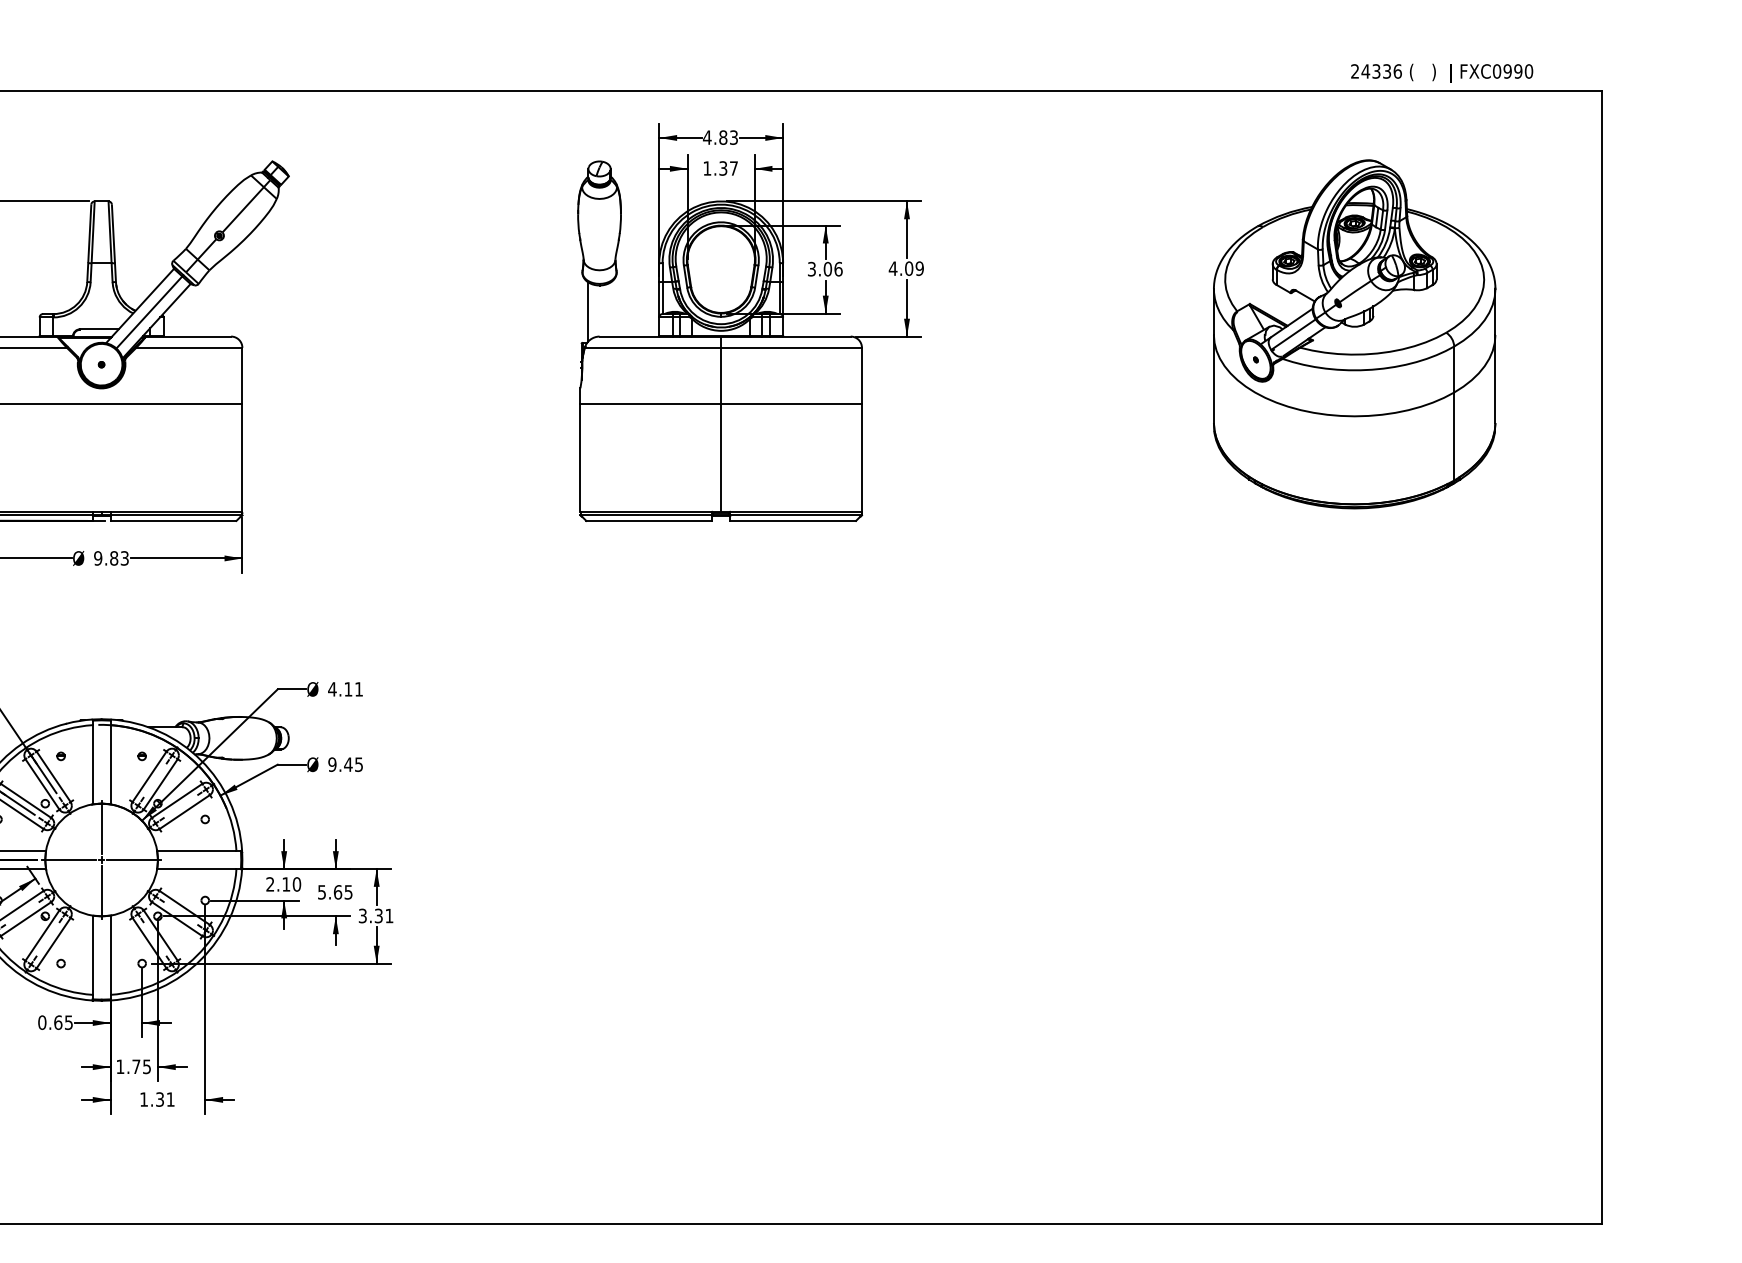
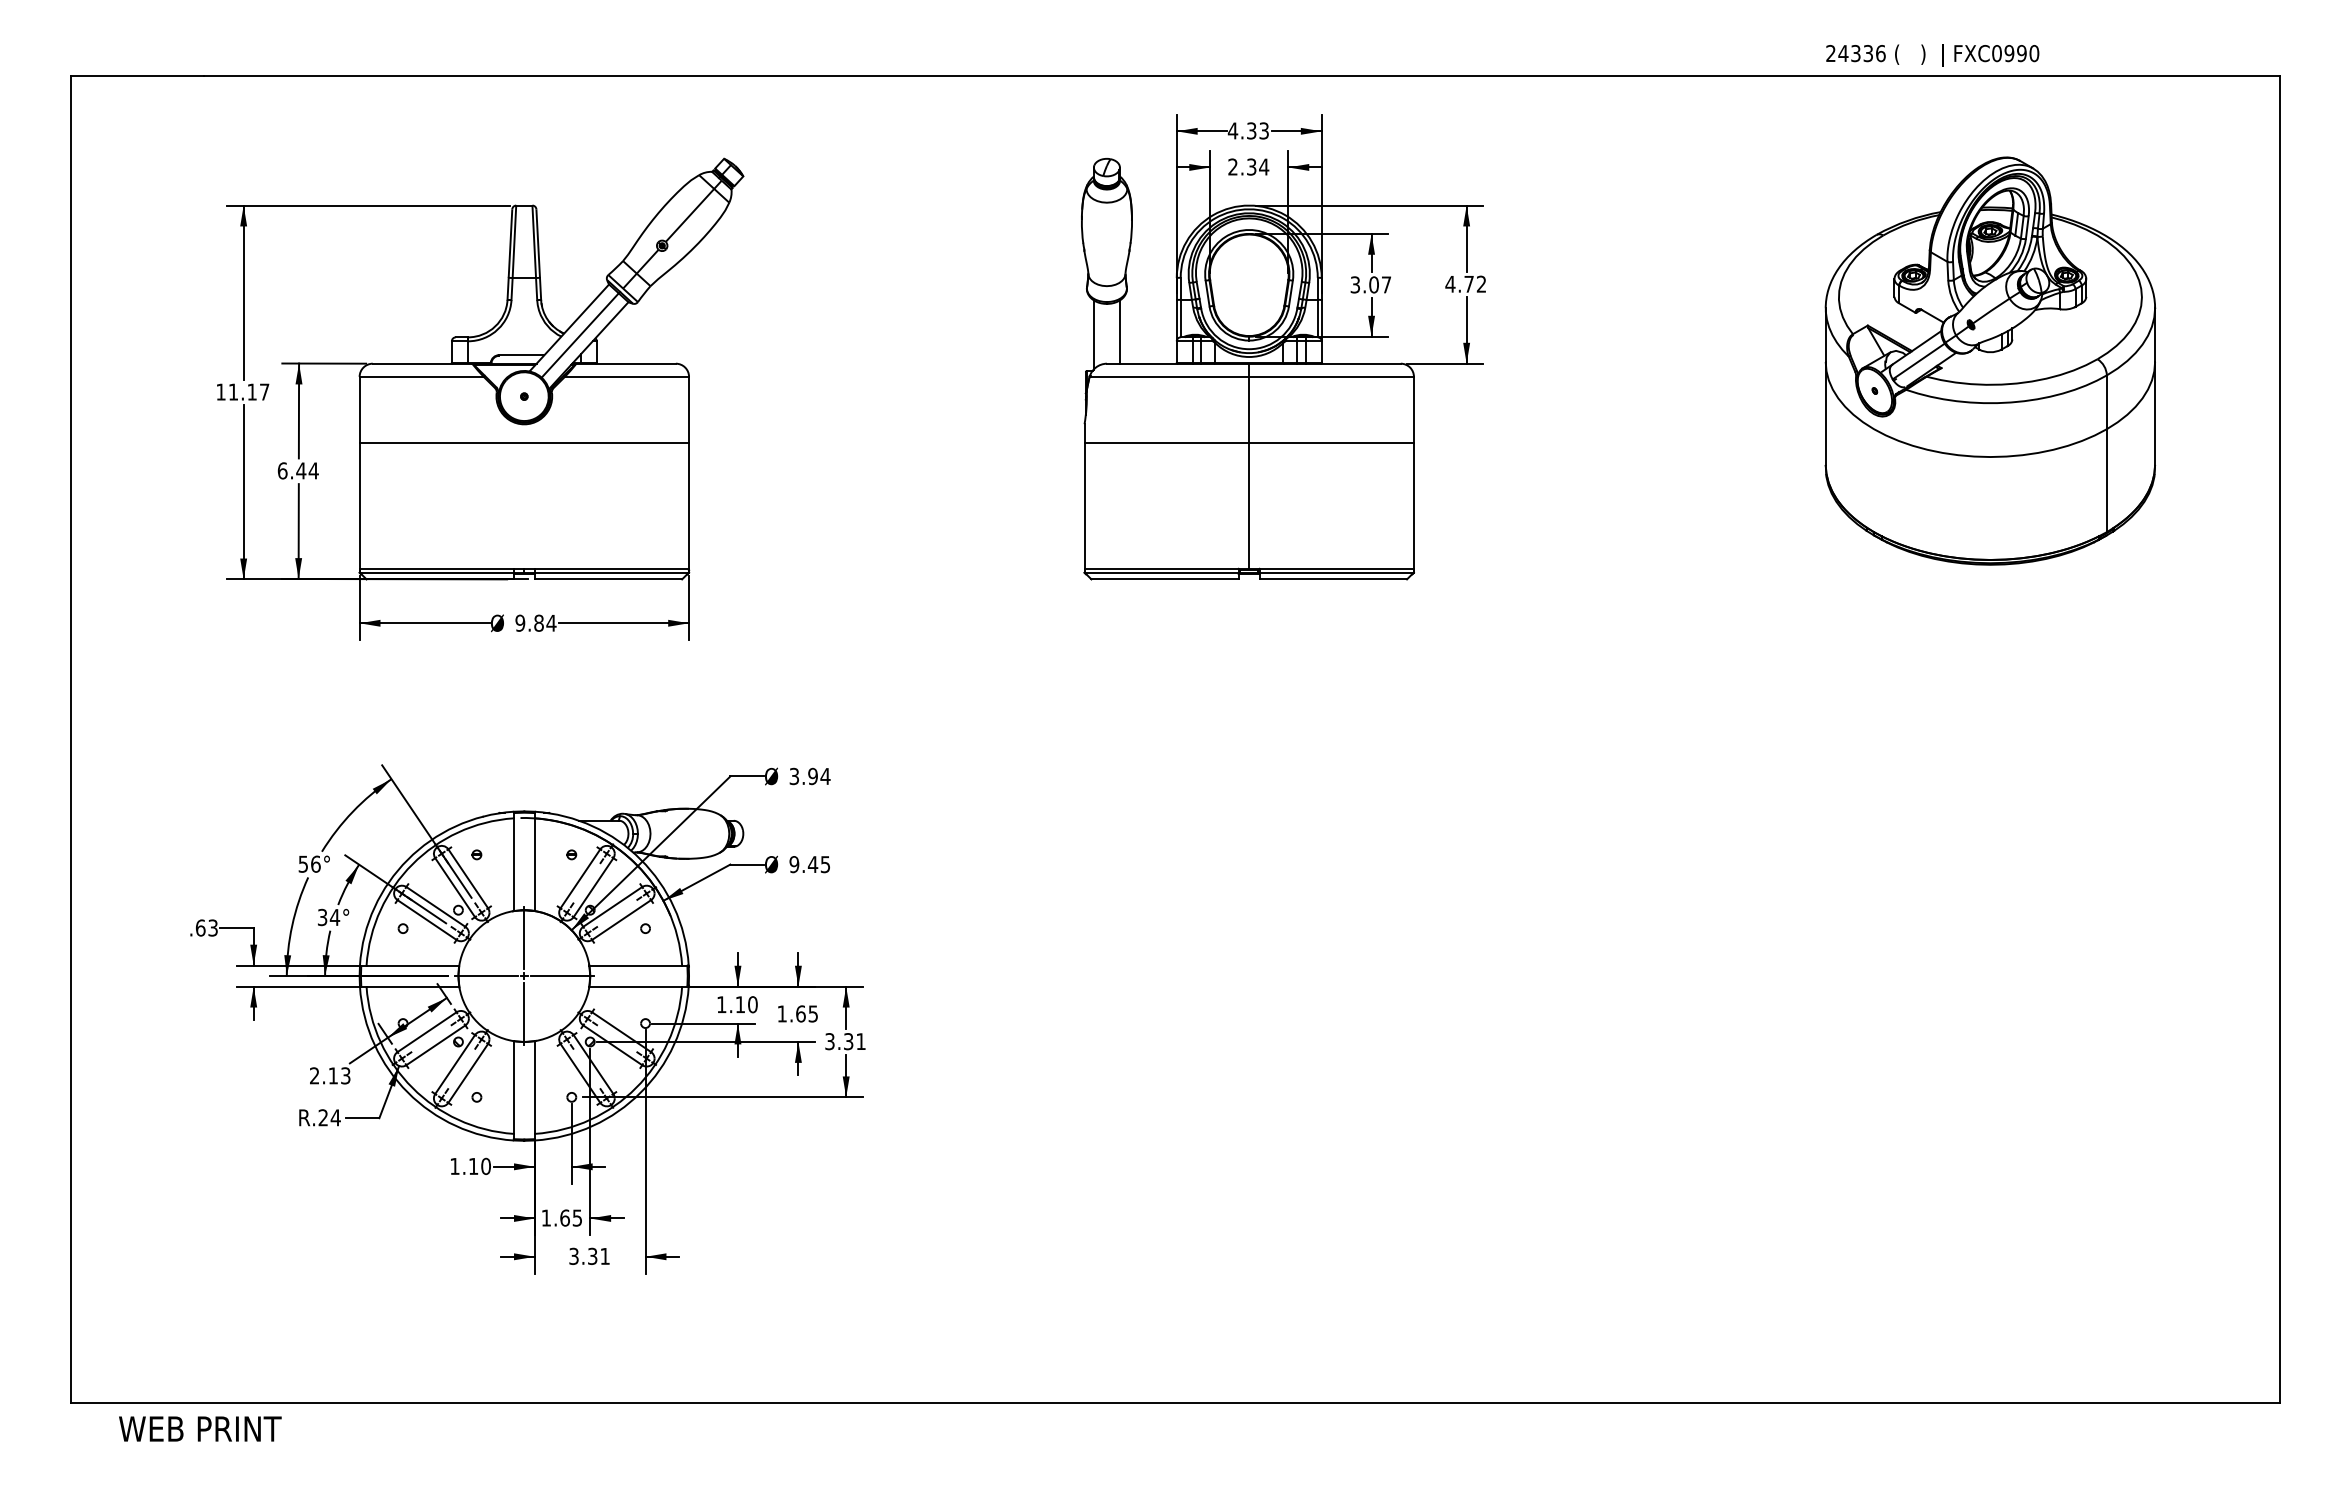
text: (1441, 73) -> (1932, 55), moved
text: (723, 137) -> (1251, 130), 4.83 -> 4.33
text: (720, 168) -> (1248, 166), 1.37 -> 2.34
text: (838, 268) -> (1386, 284), 3.06 -> 3.07
text: (914, 268) -> (1475, 283), 4.09 -> 4.72
line: (611, 309) -> (1120, 331), added
text: (124, 557) -> (551, 622), 9.83 -> 9.84
text: (345, 689) -> (809, 776), 4.11 -> 3.94
text: (270, 884) -> (721, 1004), 2.10 -> 1.10
text: (321, 891) -> (781, 1013), 5.65 -> 1.65
text: (55, 1022) -> (470, 1166), 0.65 -> 1.10
text: (135, 1066) -> (564, 1217), 1.75 -> 1.65
text: (143, 1098) -> (573, 1255), 1.31 -> 3.31

